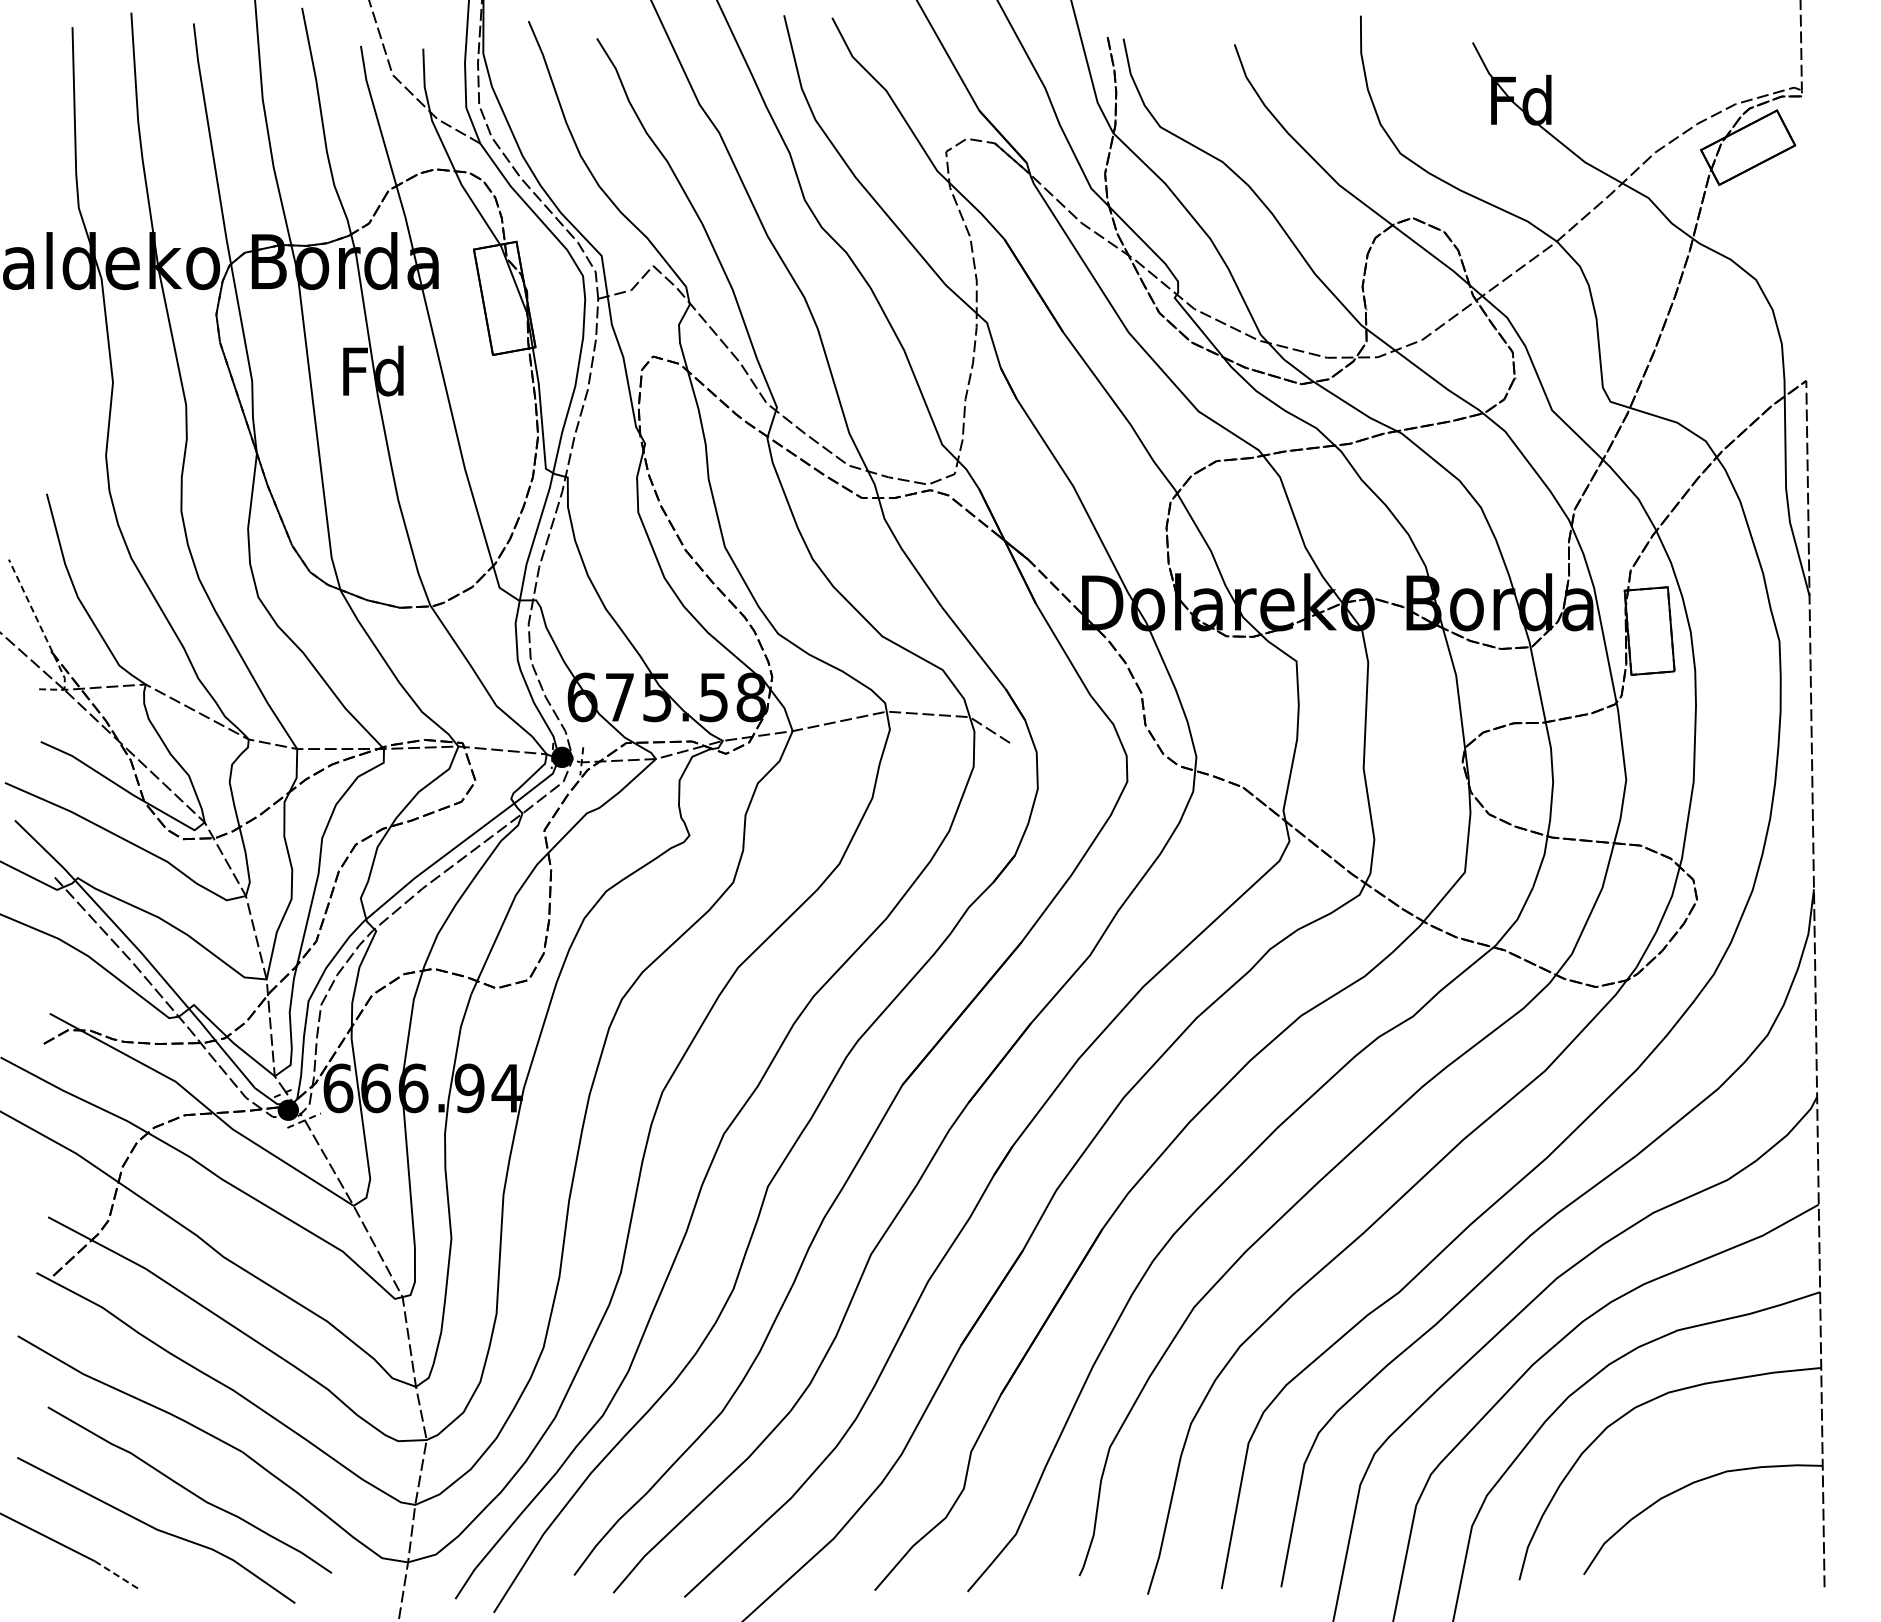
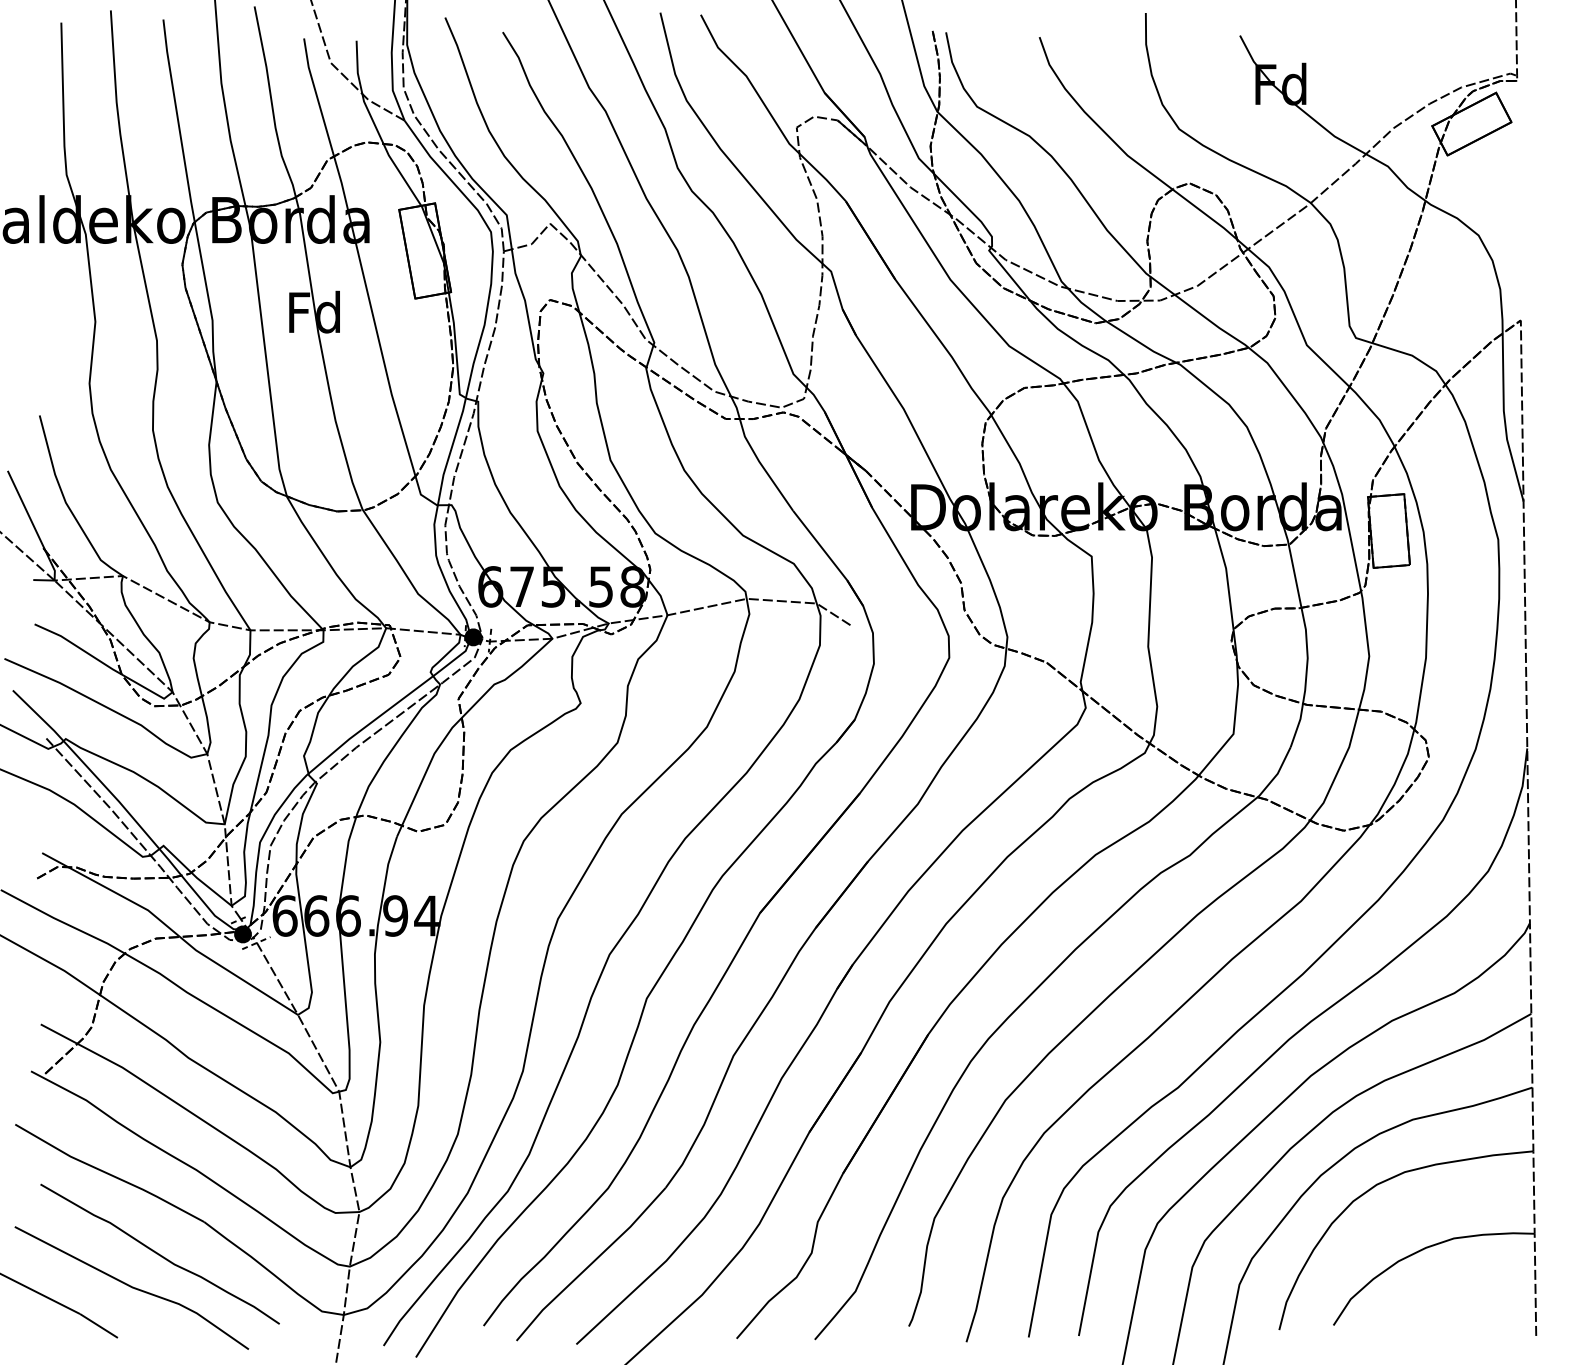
line: (45, 636) -> (38, 535), dashed -> solid
line: (117, 1575) -> (99, 1326), dashed -> solid

